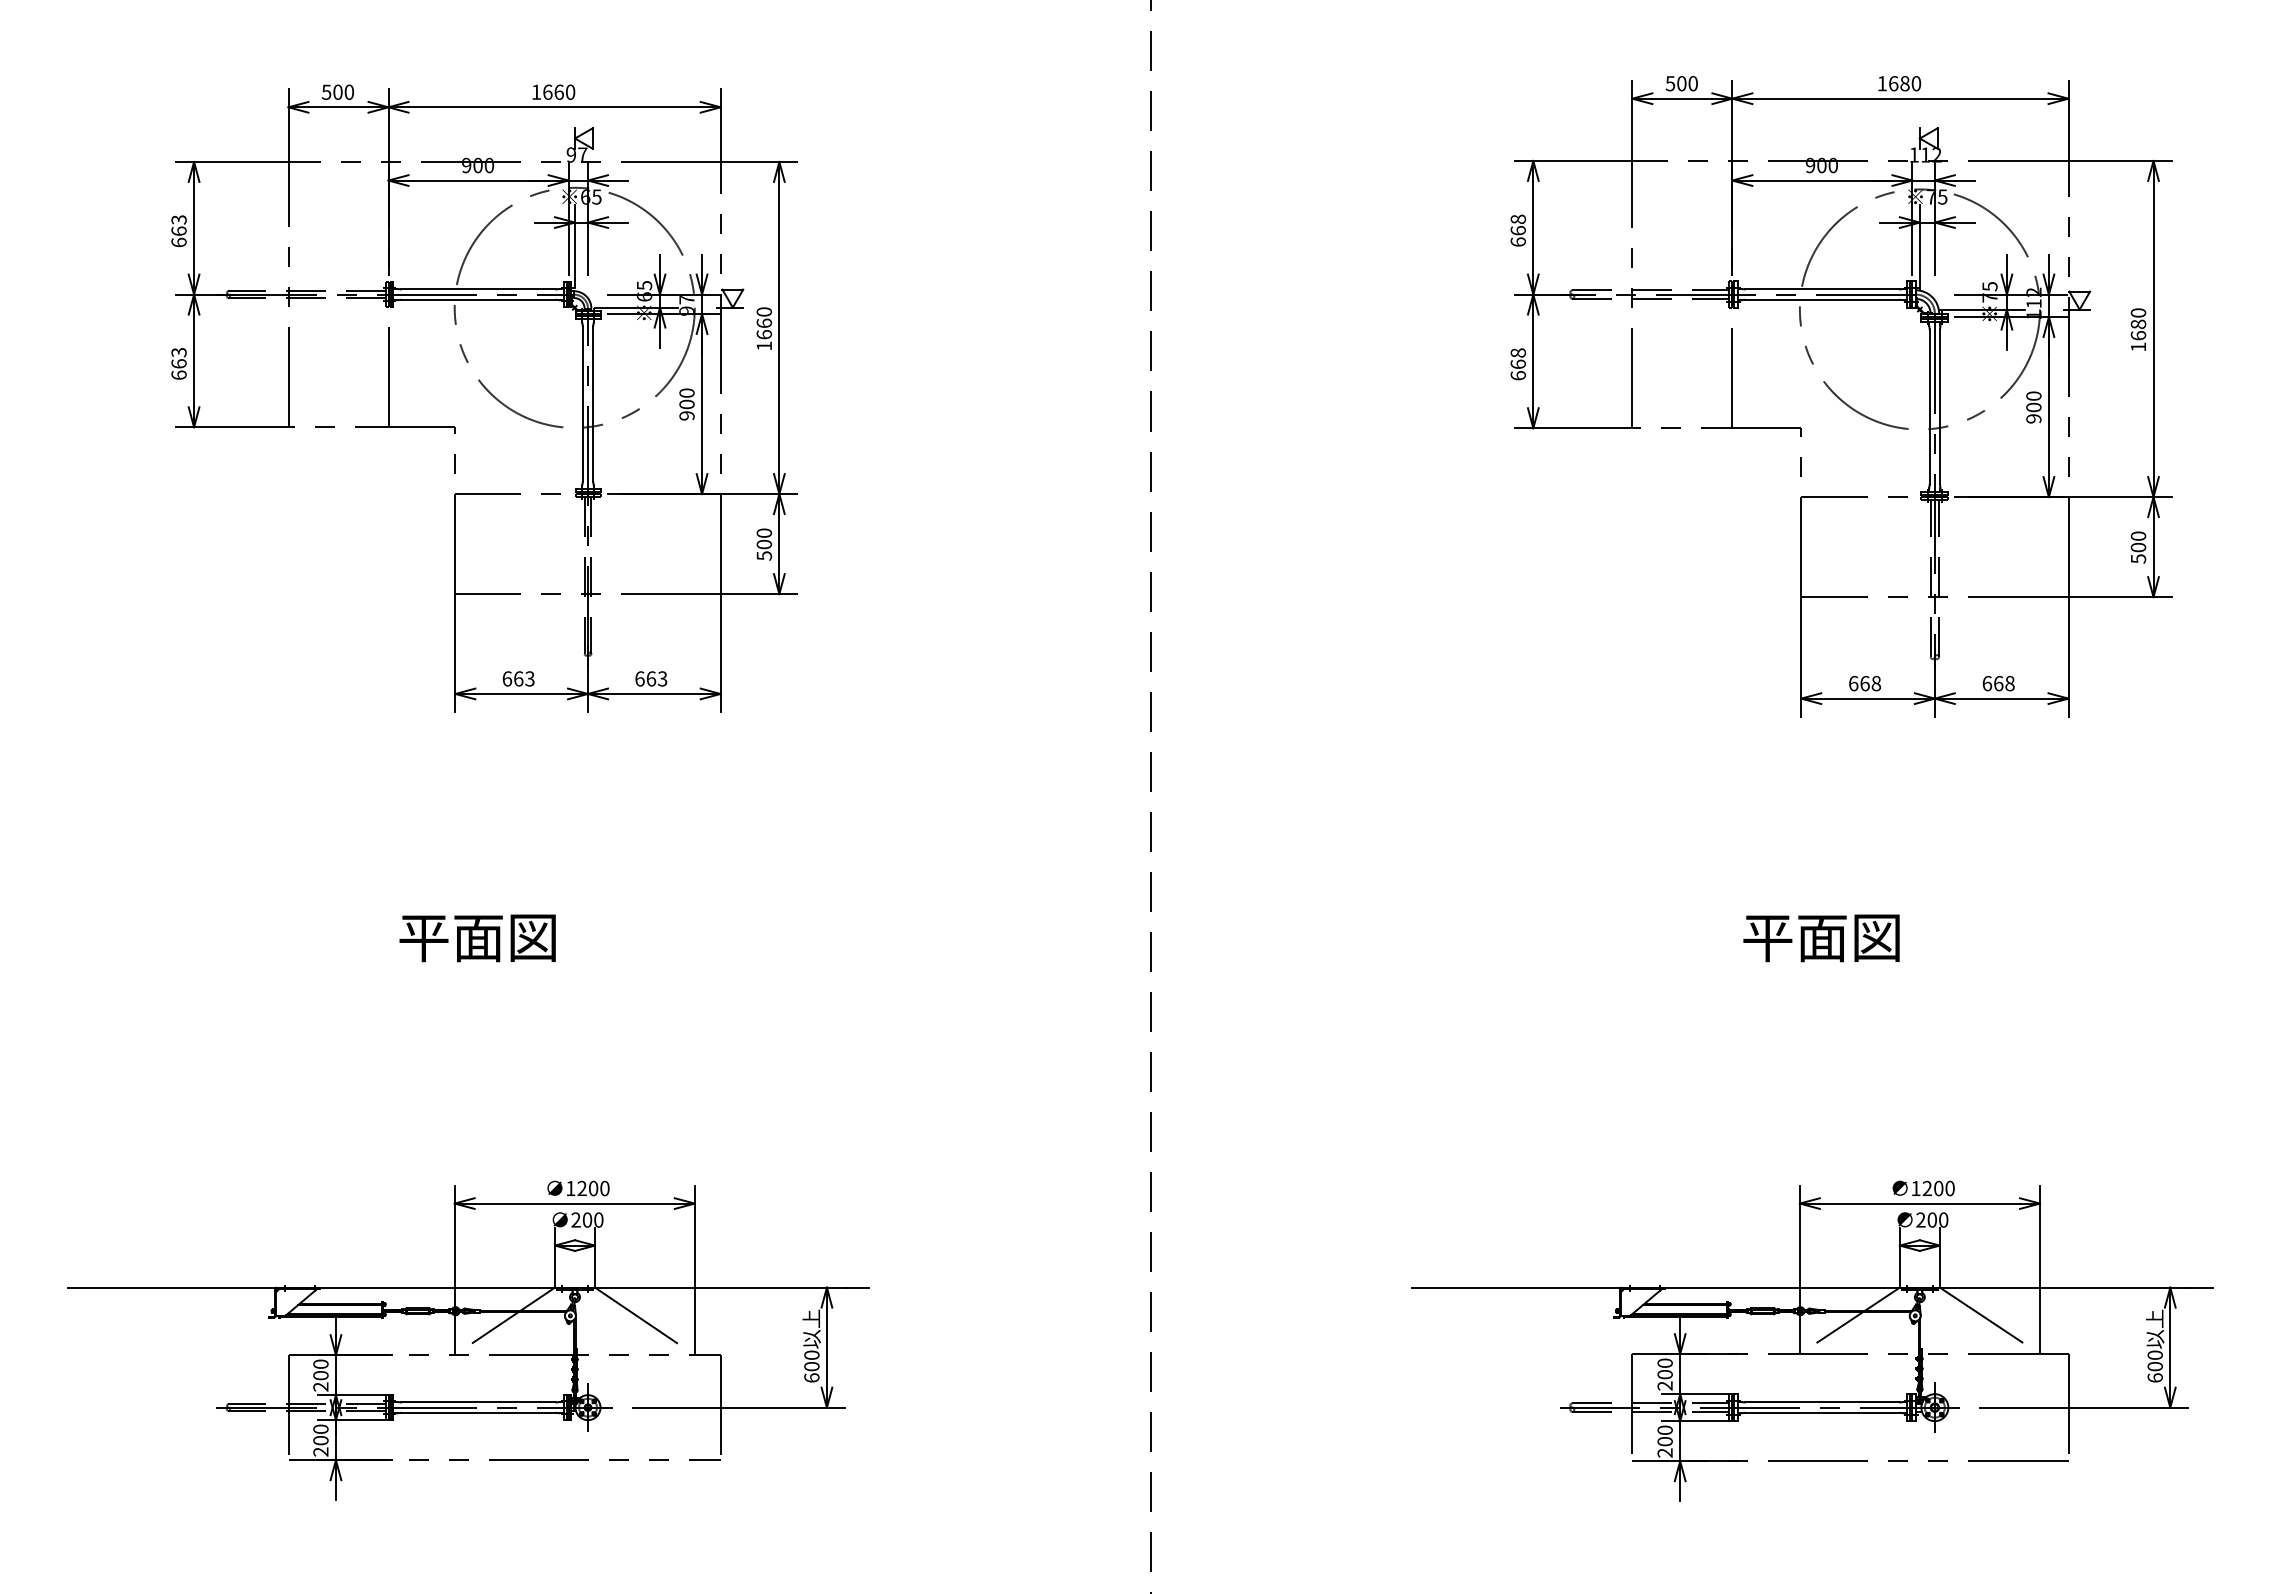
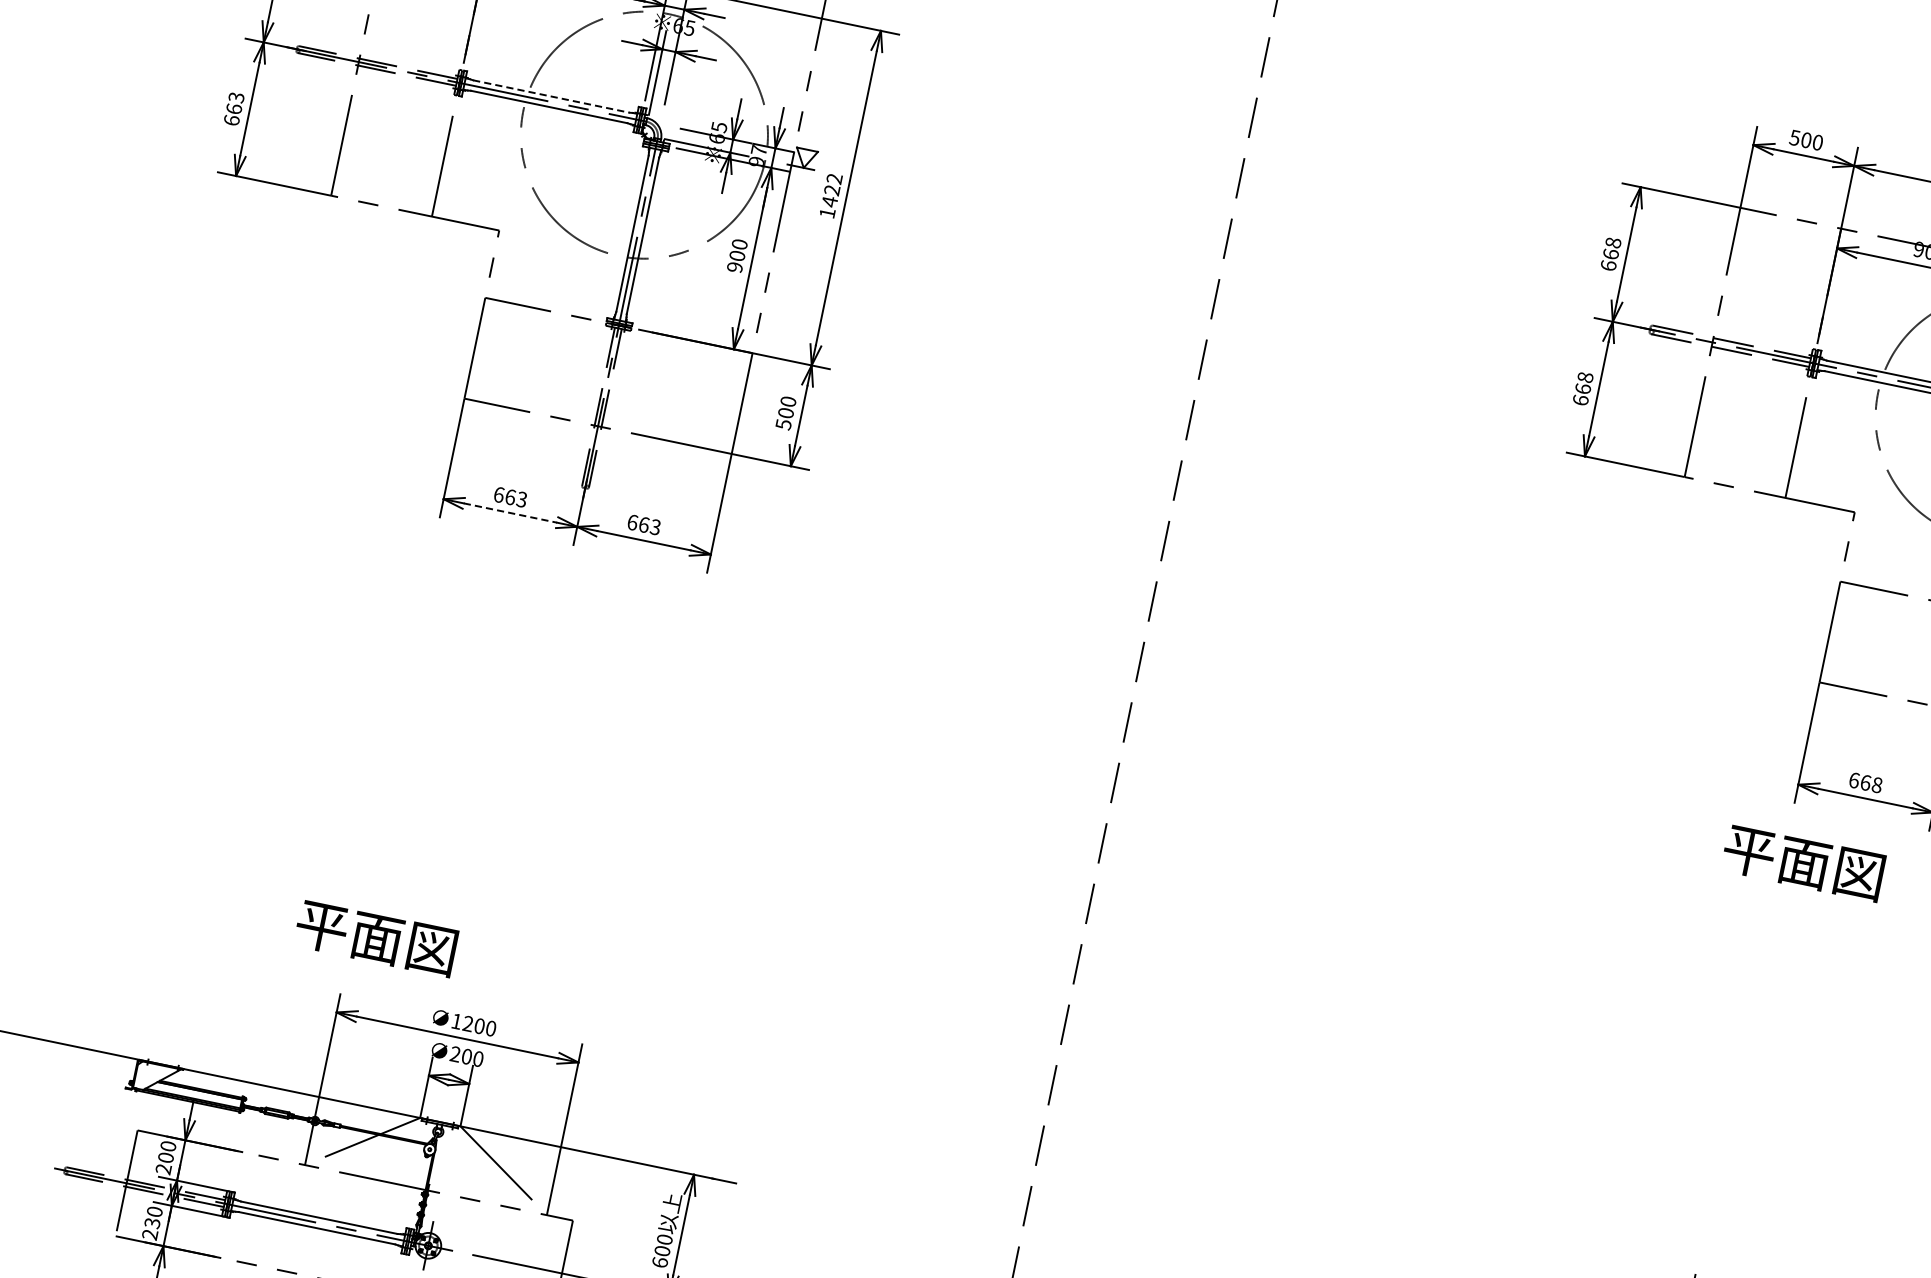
line: (478, 289) -> (551, 96), solid -> dashed
text: (764, 323) -> (832, 190), 1660 -> 1422
line: (522, 693) -> (511, 512), solid -> dashed
text: (477, 938) -> (375, 938), moved
text: (1821, 938) -> (1803, 863), moved
text: (320, 1440) -> (152, 1223), 200 -> 230

